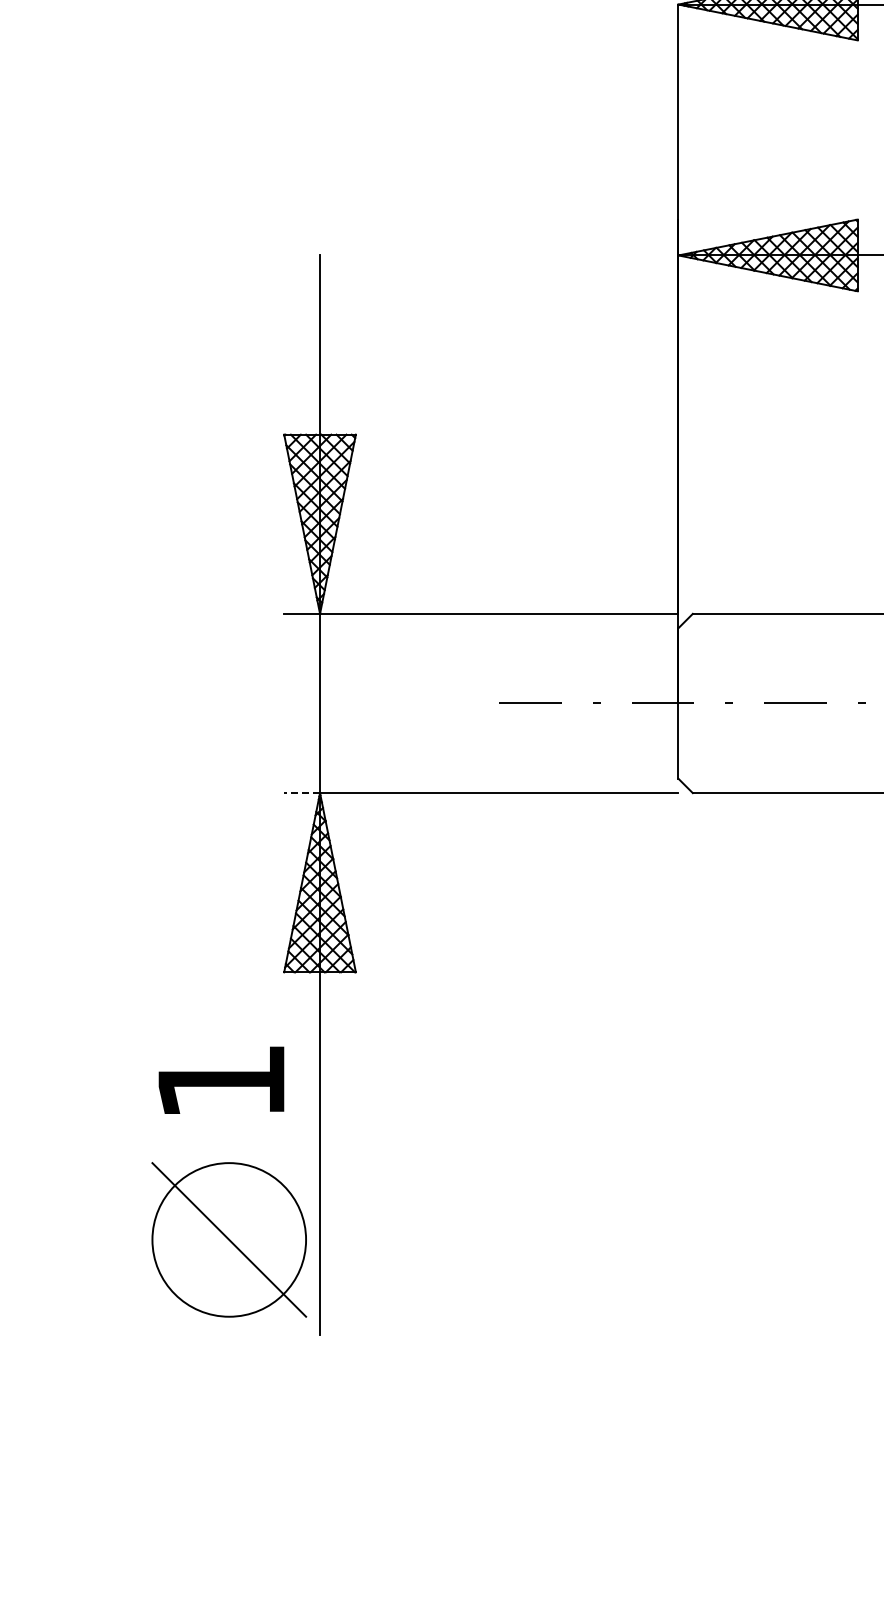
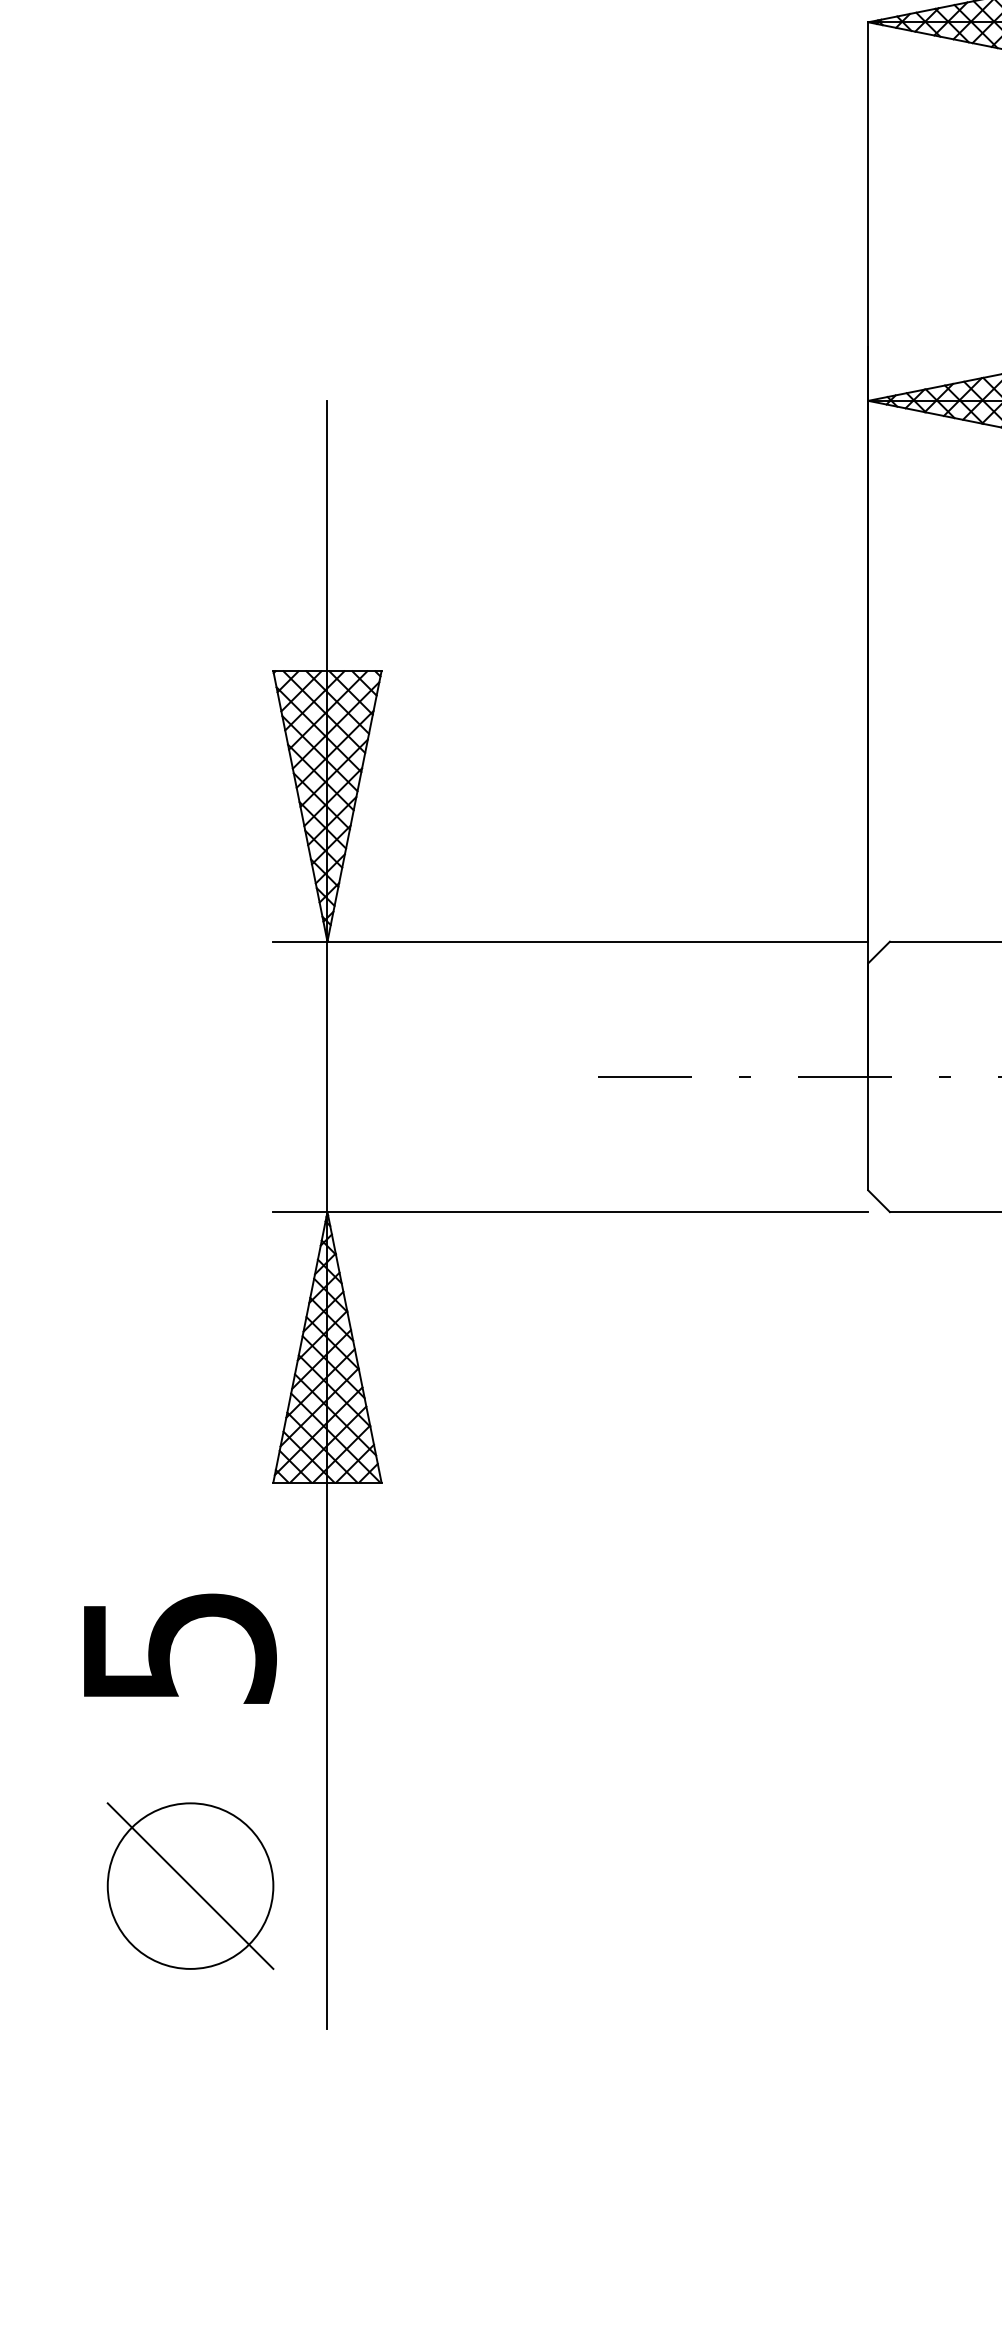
line: (302, 793) -> (300, 1212), dashed -> solid
text: (222, 1082) -> (180, 1648), 1 -> 5
part: (229, 1239) -> (190, 1885), size x0.71

